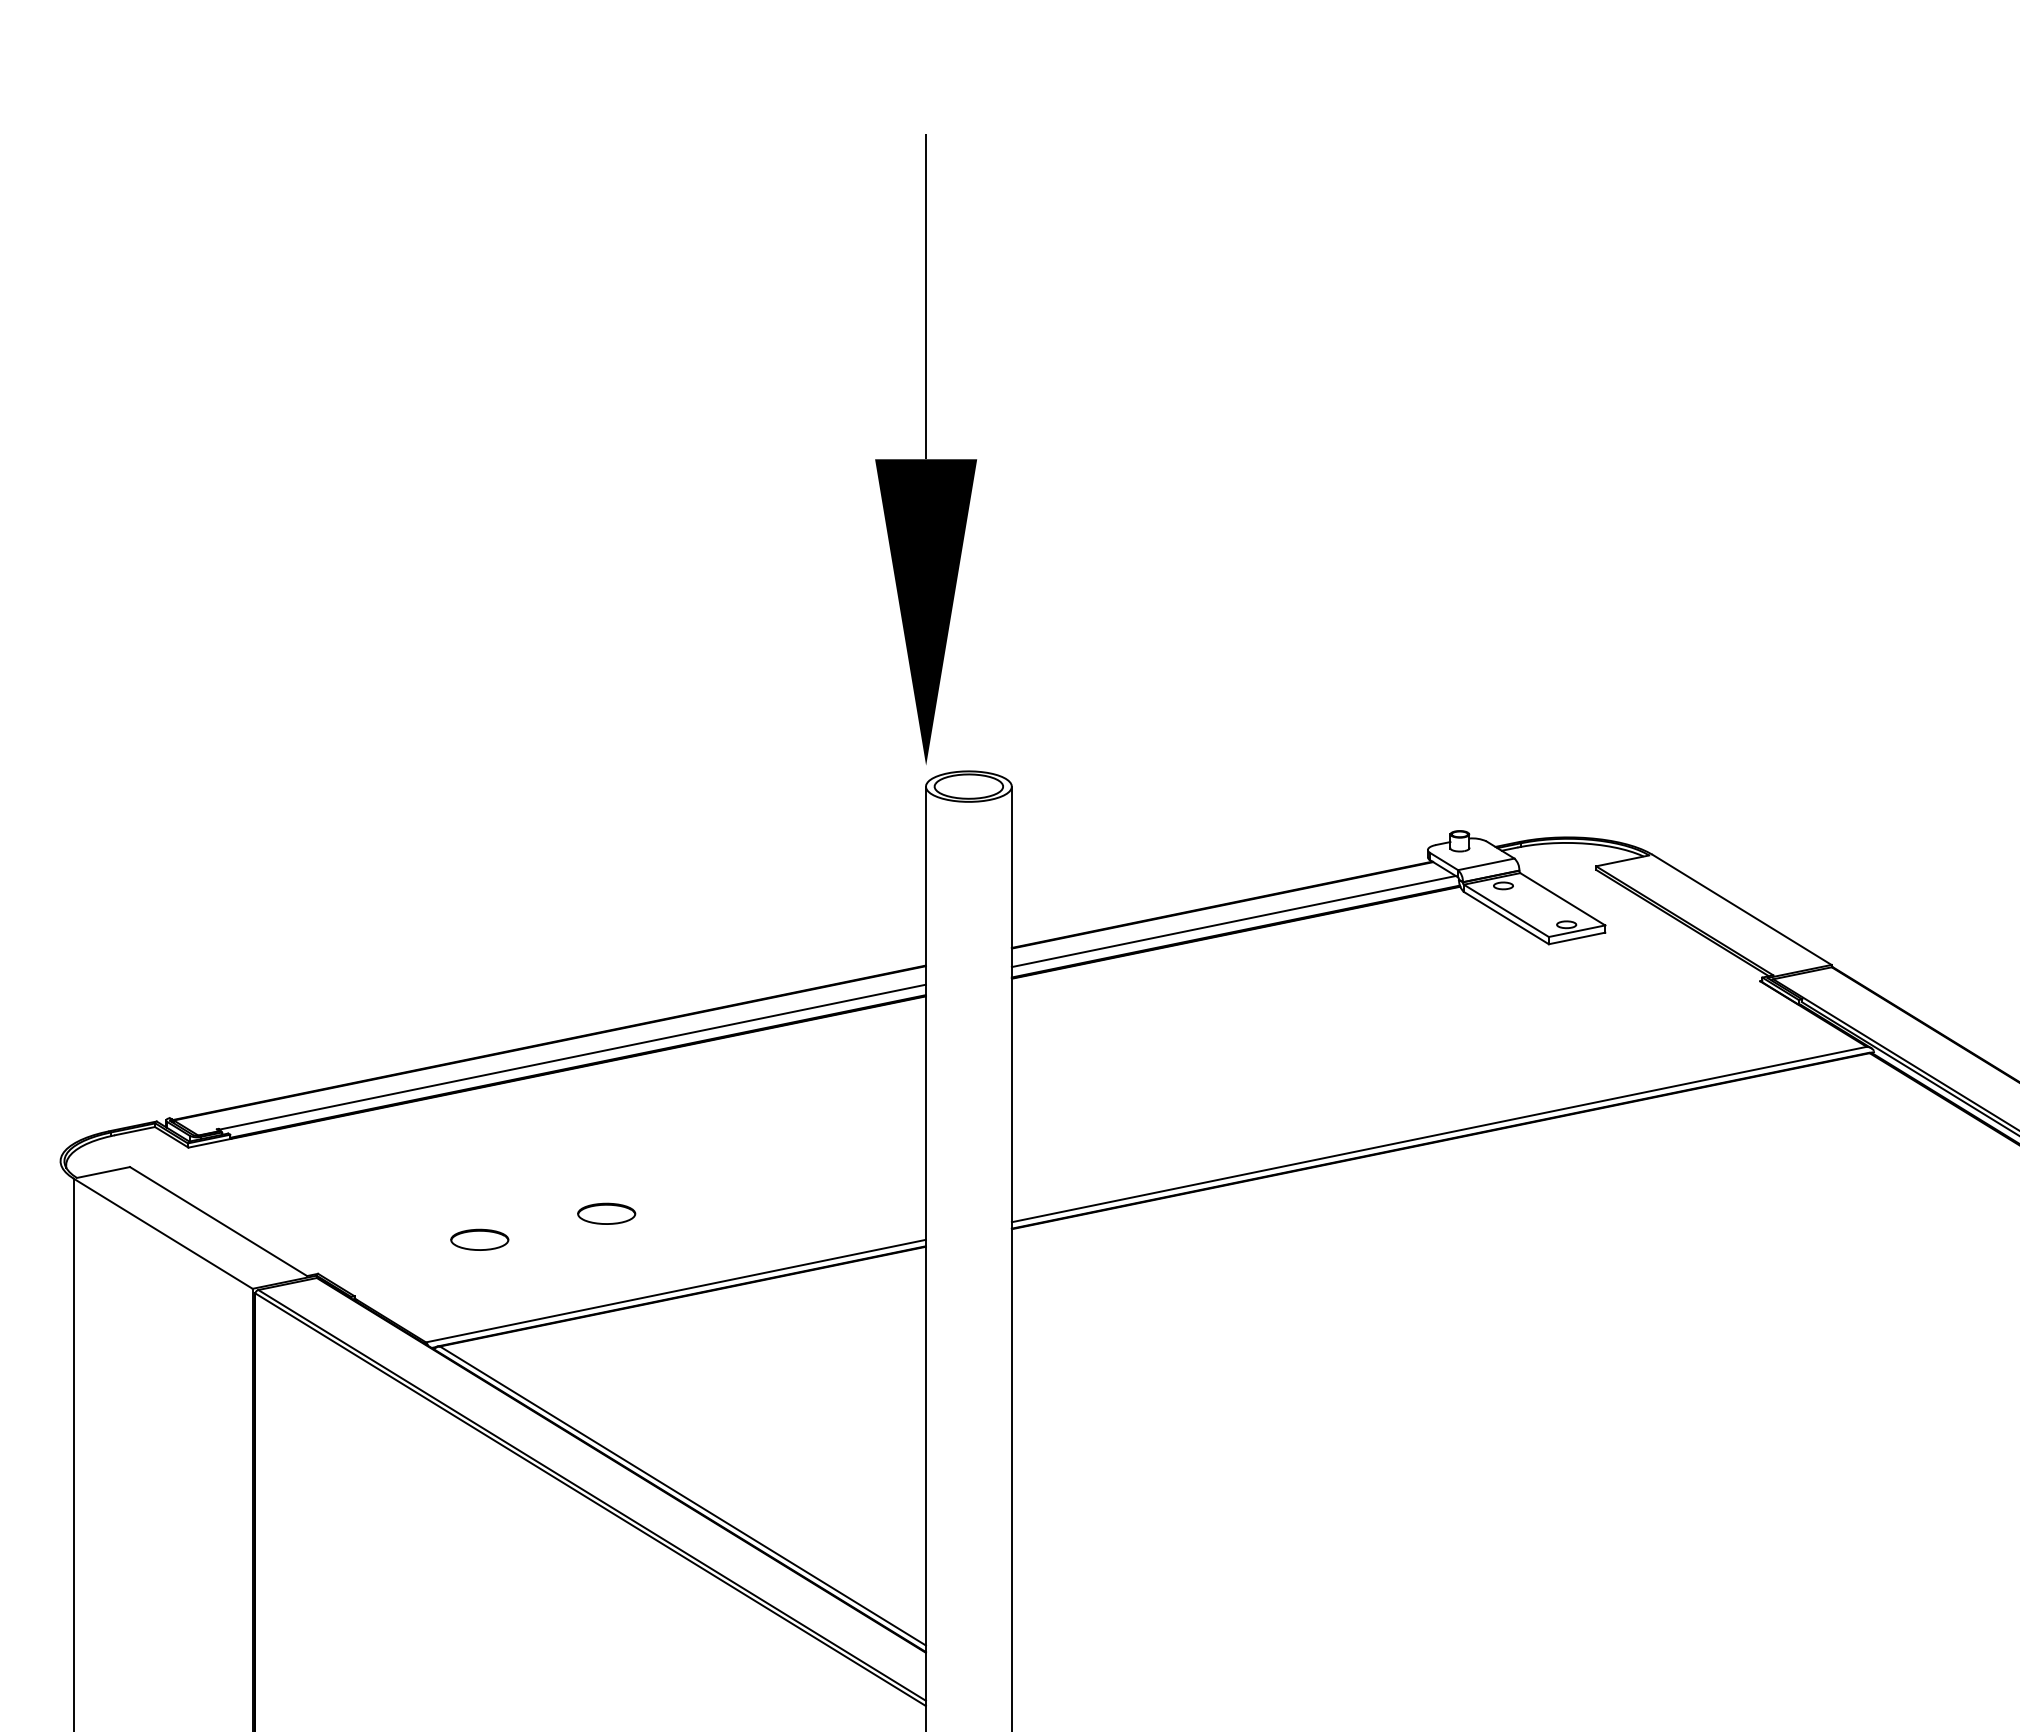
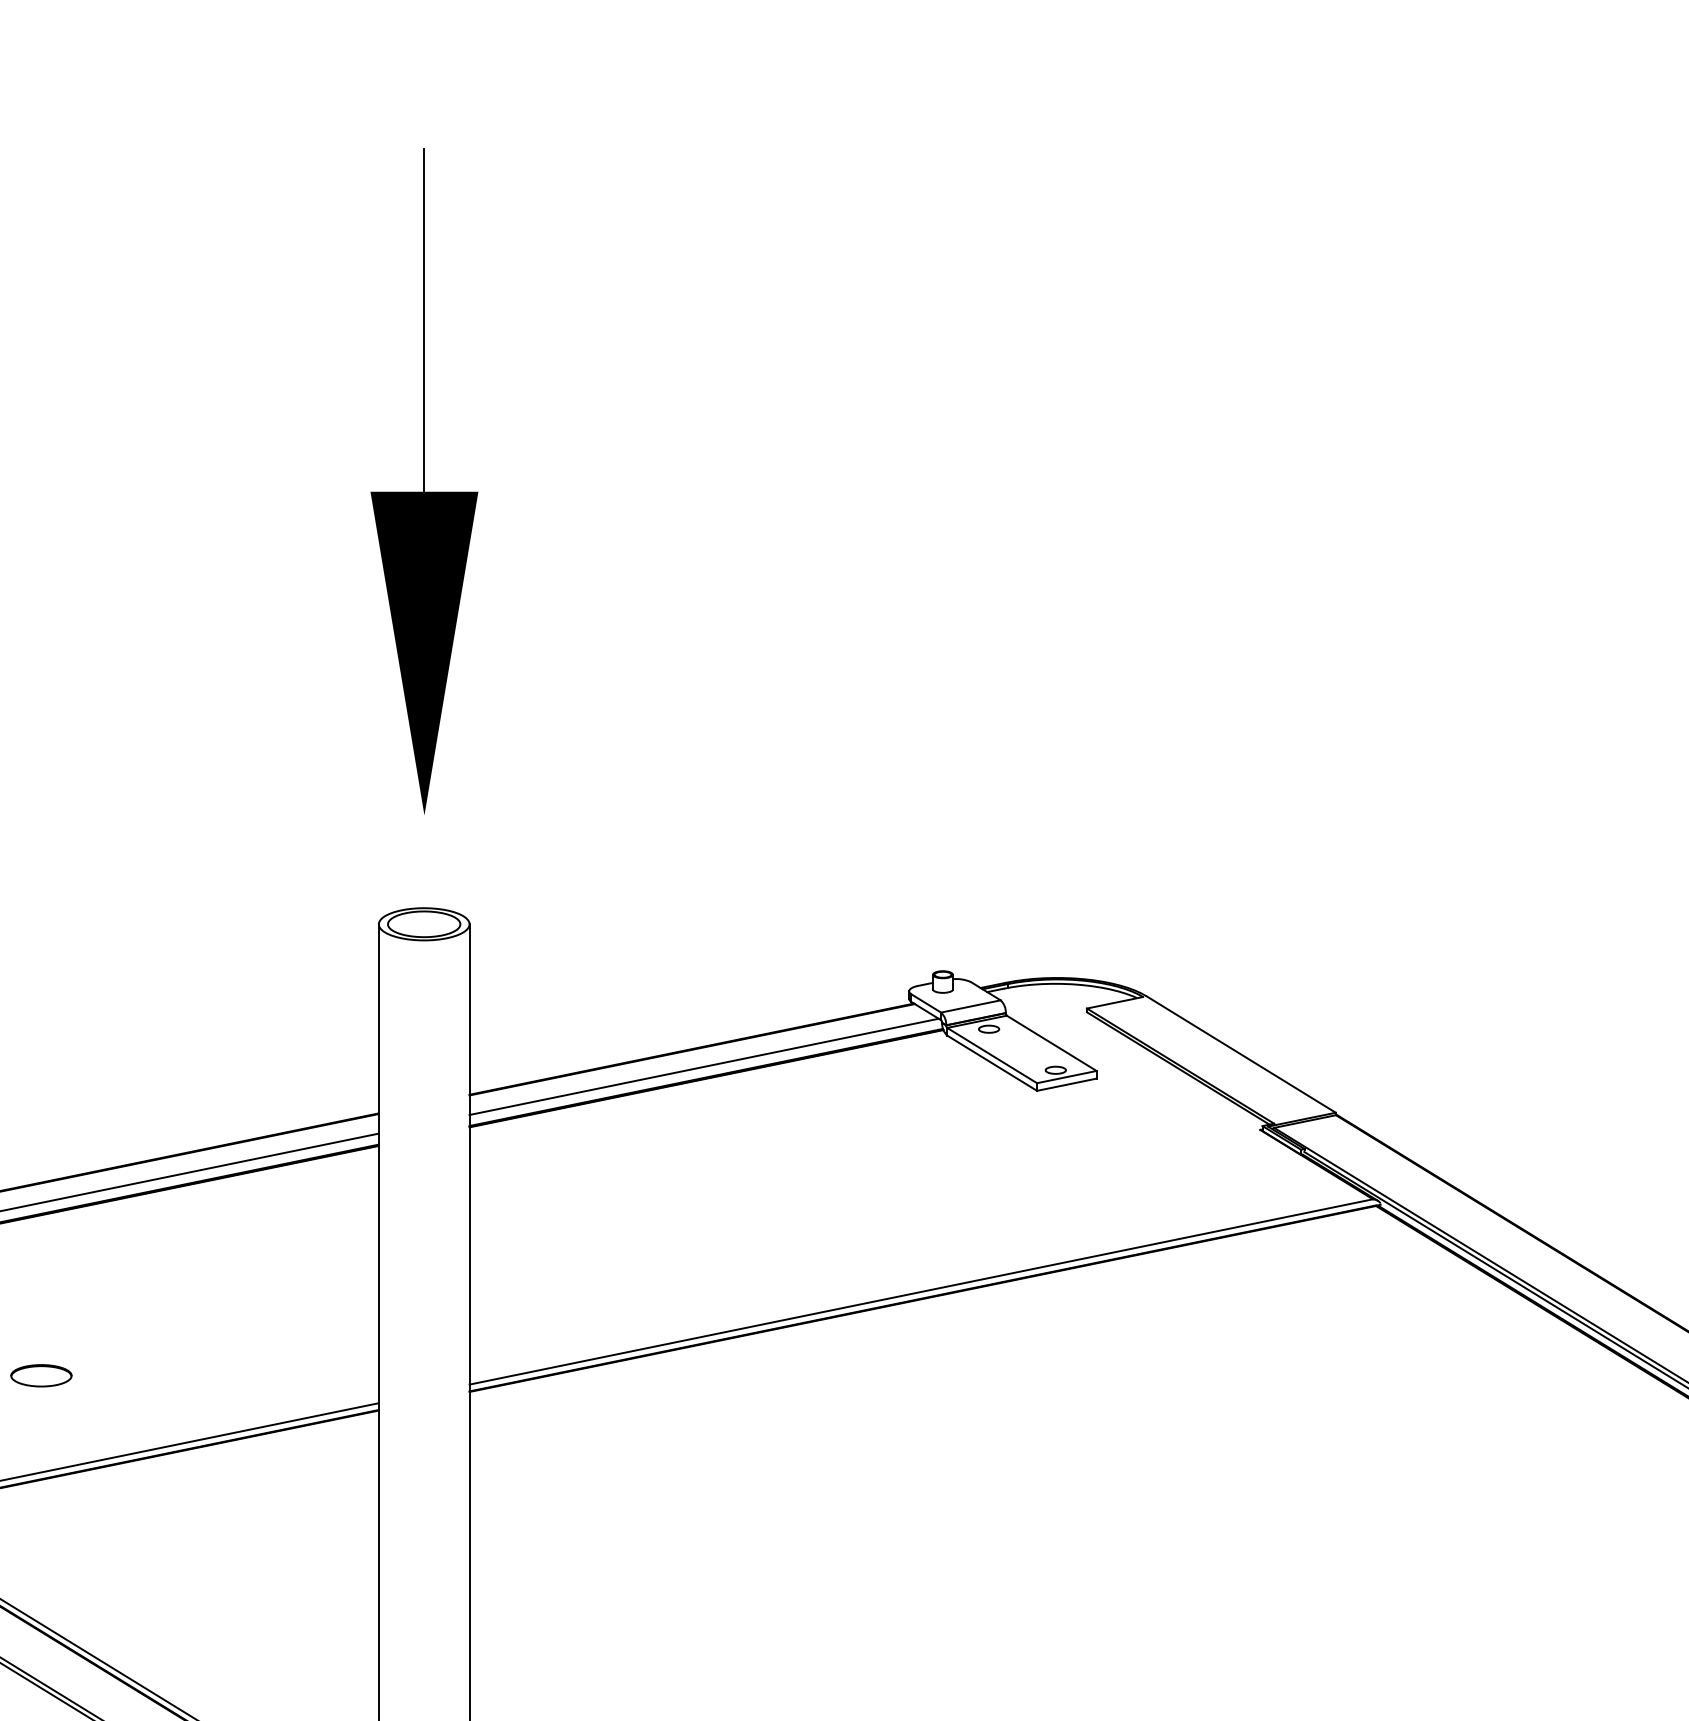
part: (926, 449) -> (424, 481), moved

